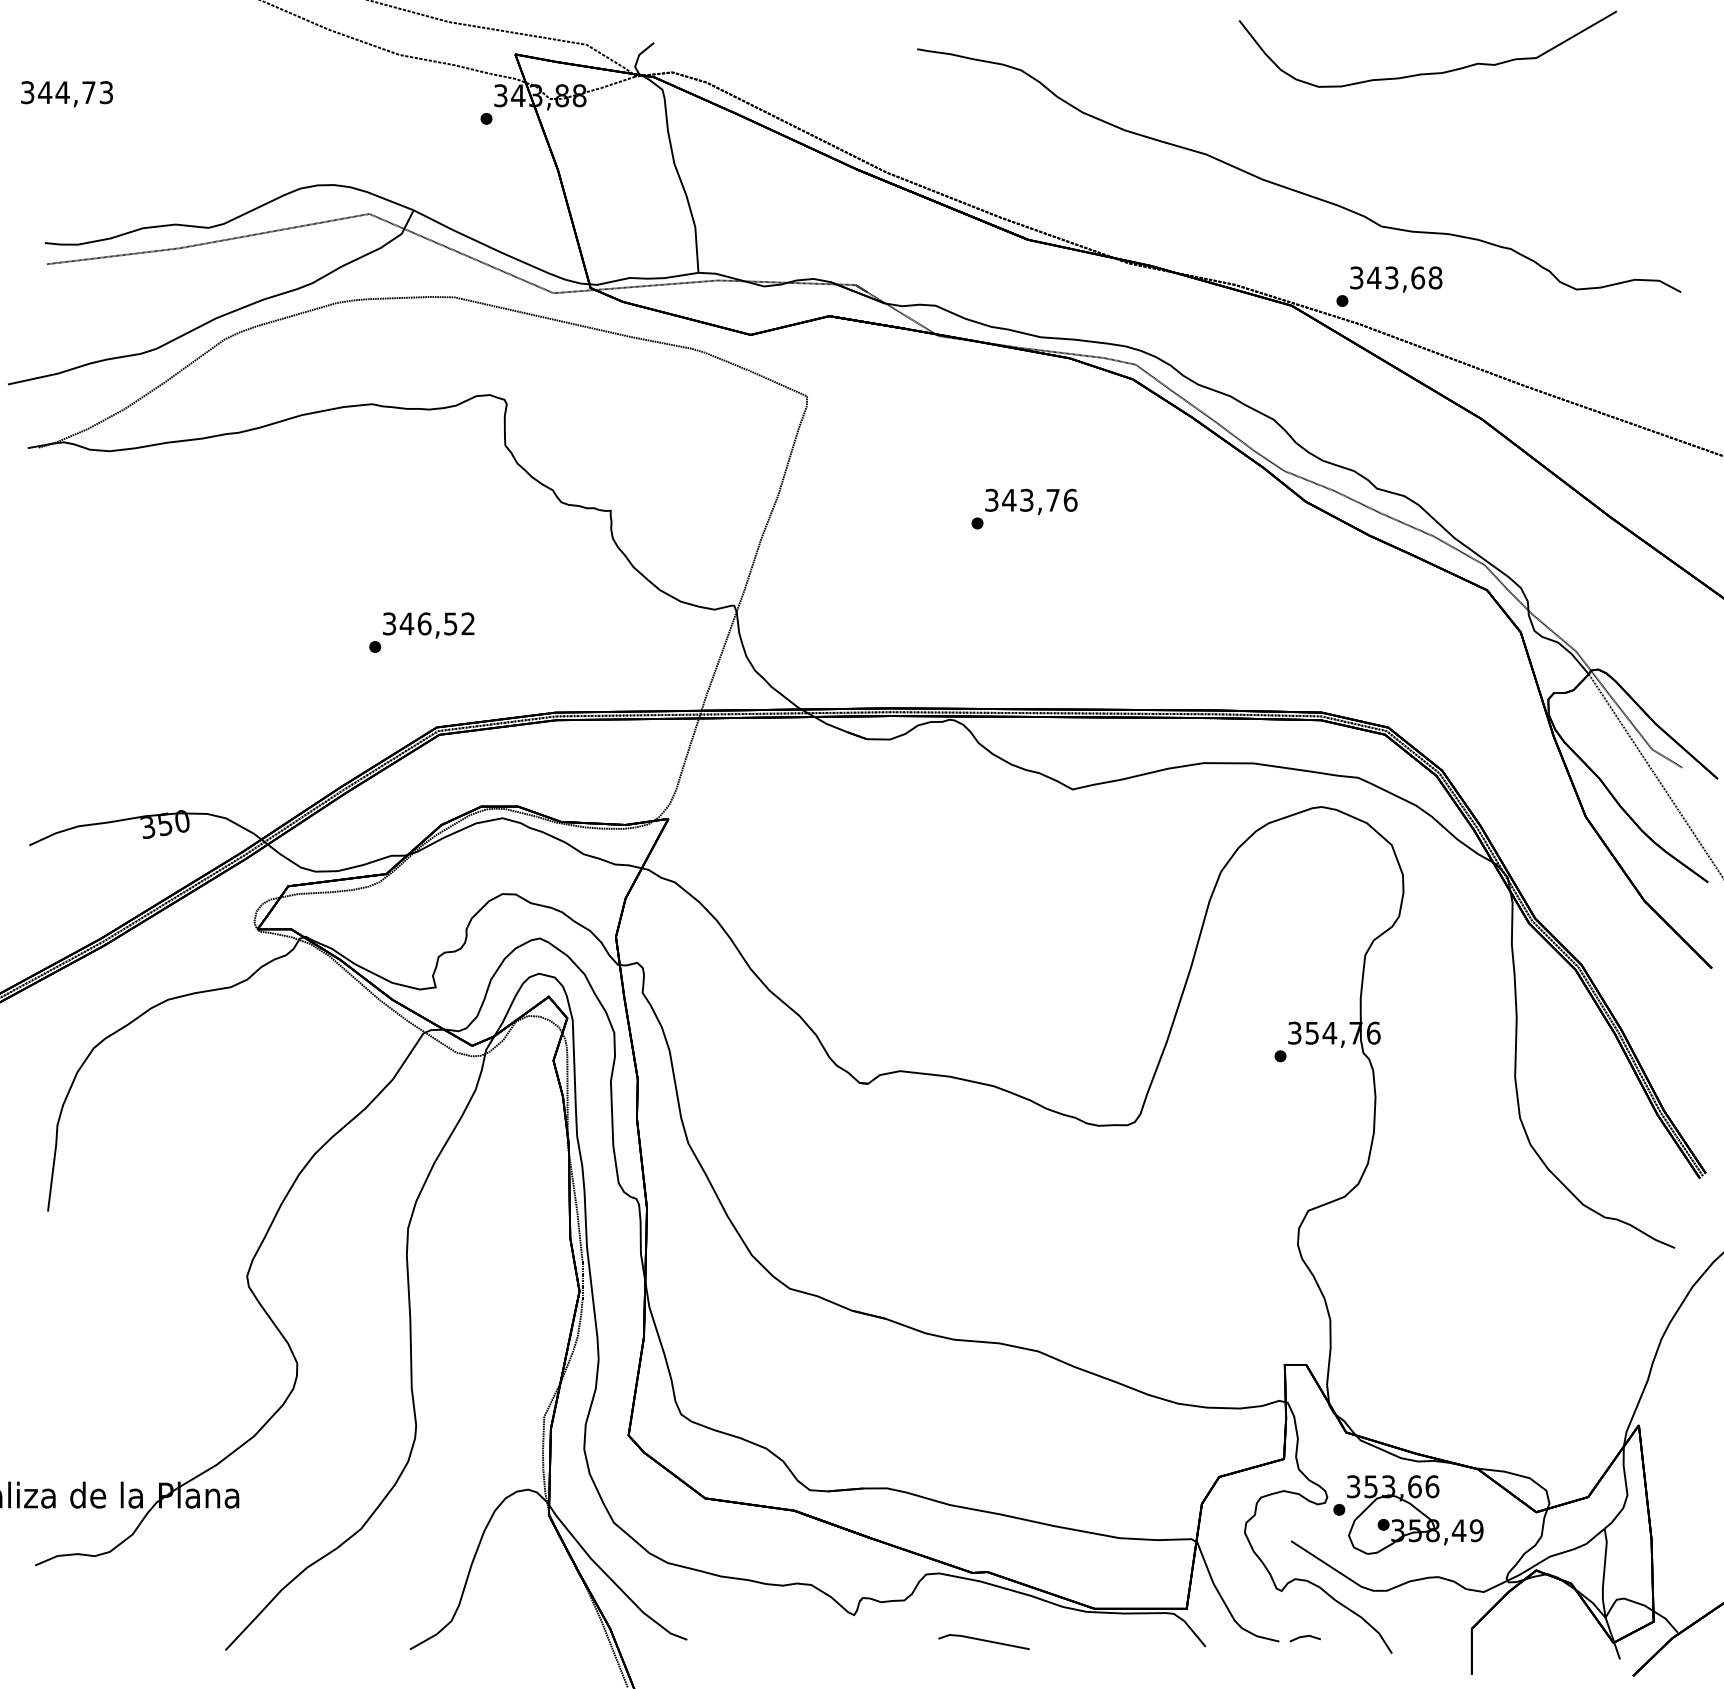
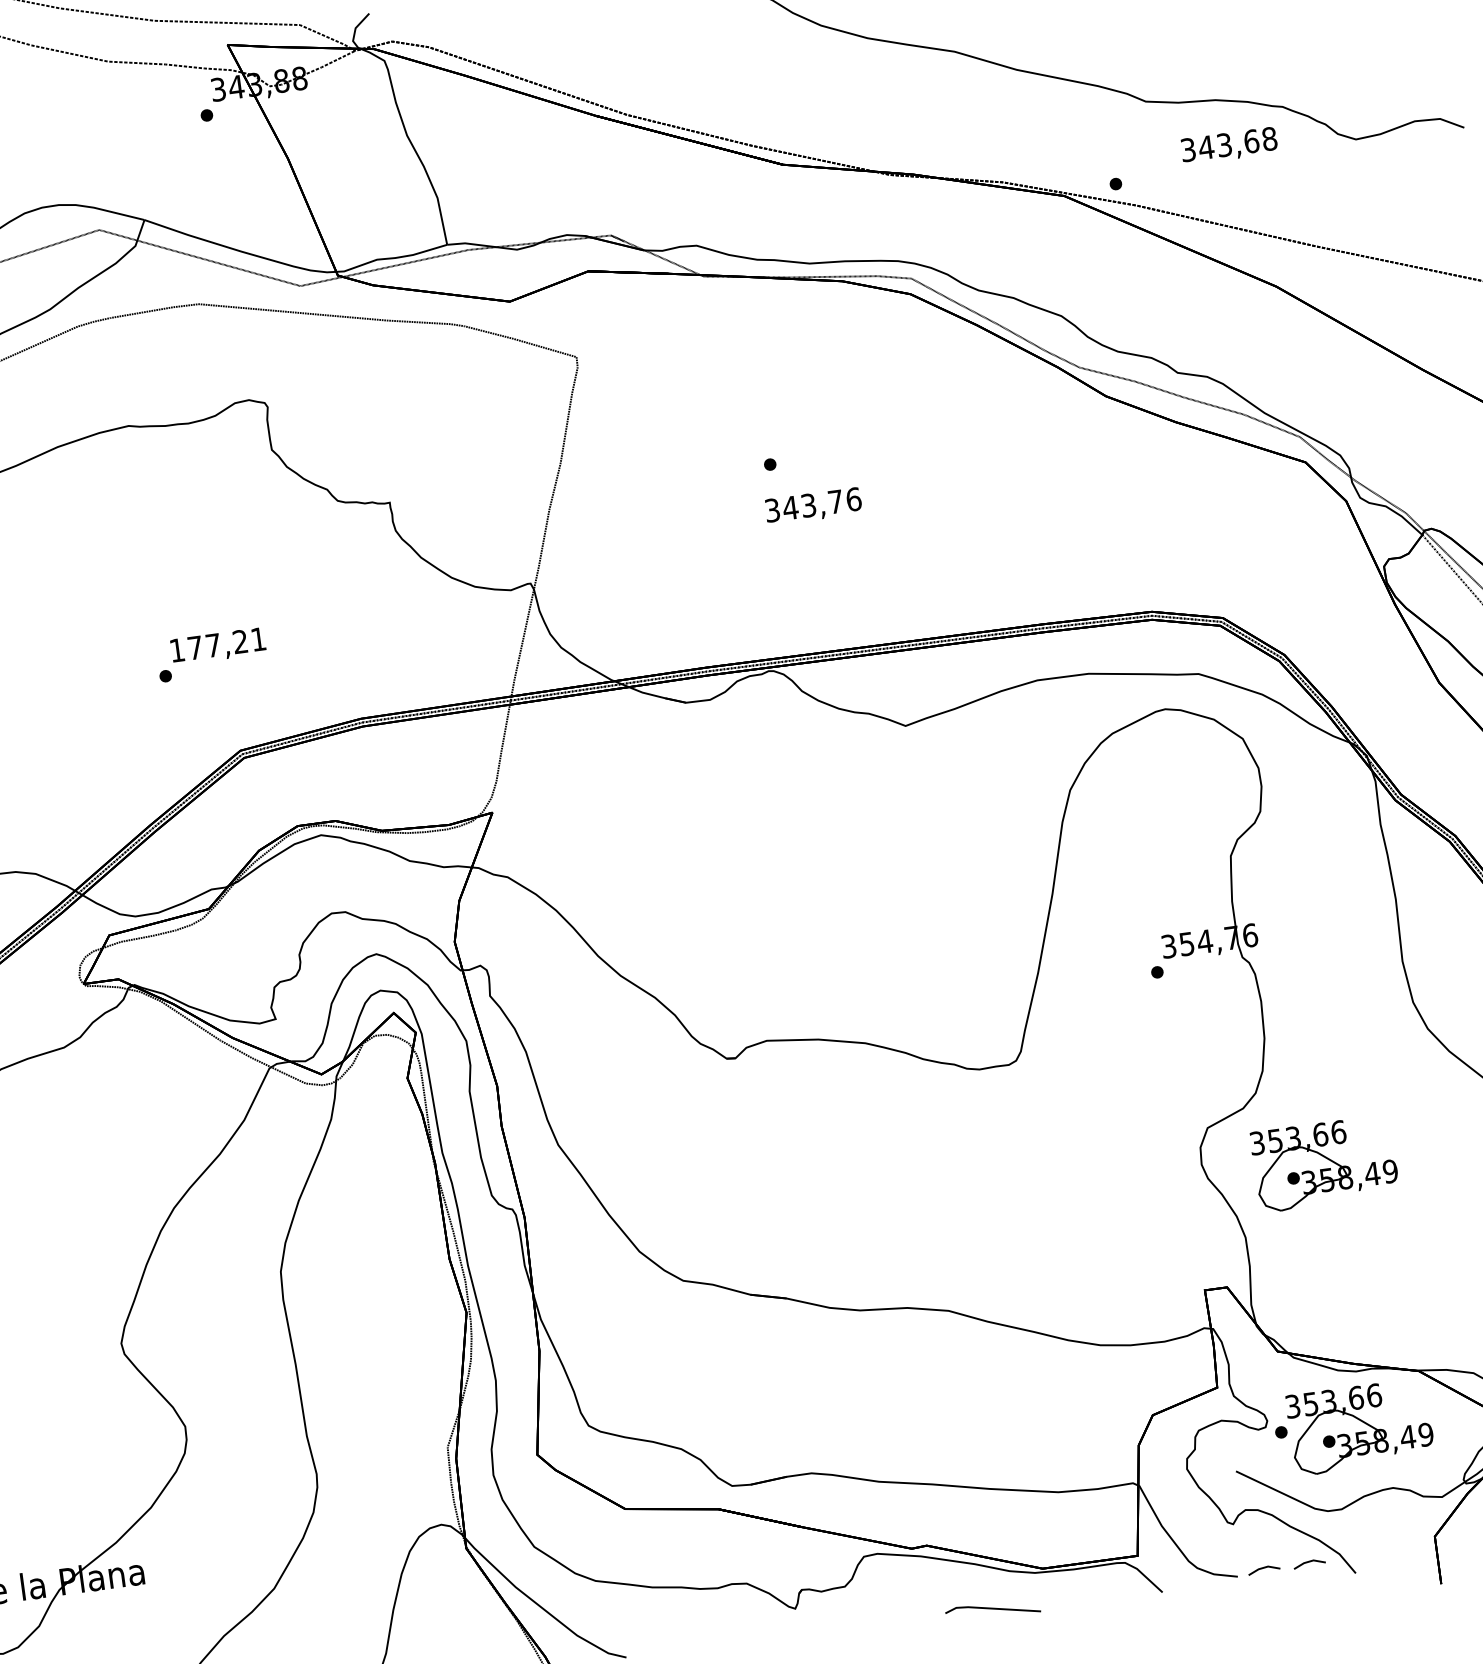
text: (1396, 279) -> (1229, 146), moved
text: (1031, 501) -> (813, 506), moved
text: (428, 623) -> (217, 644), 346,52 -> 177,21
part: (1415, 1259) -> (1325, 1163), added
line: (1348, 1637) -> (1308, 1562), added
line: (983, 1641) -> (992, 1609), moved

